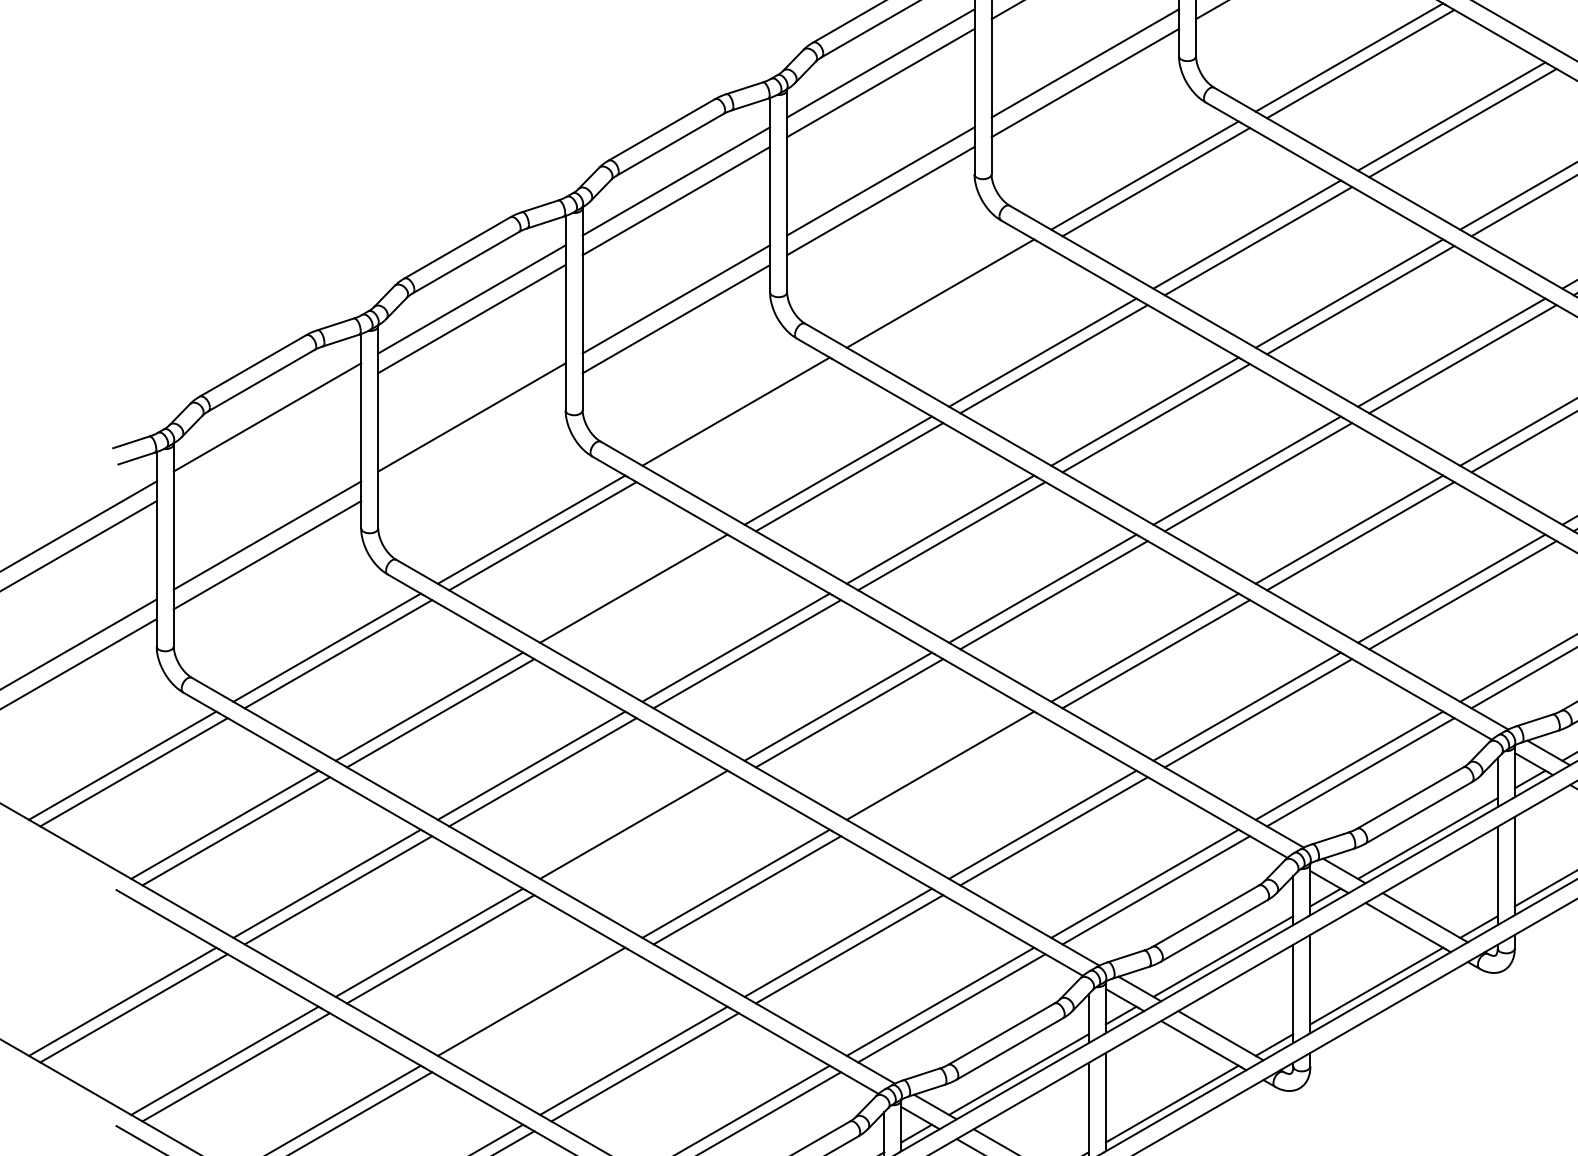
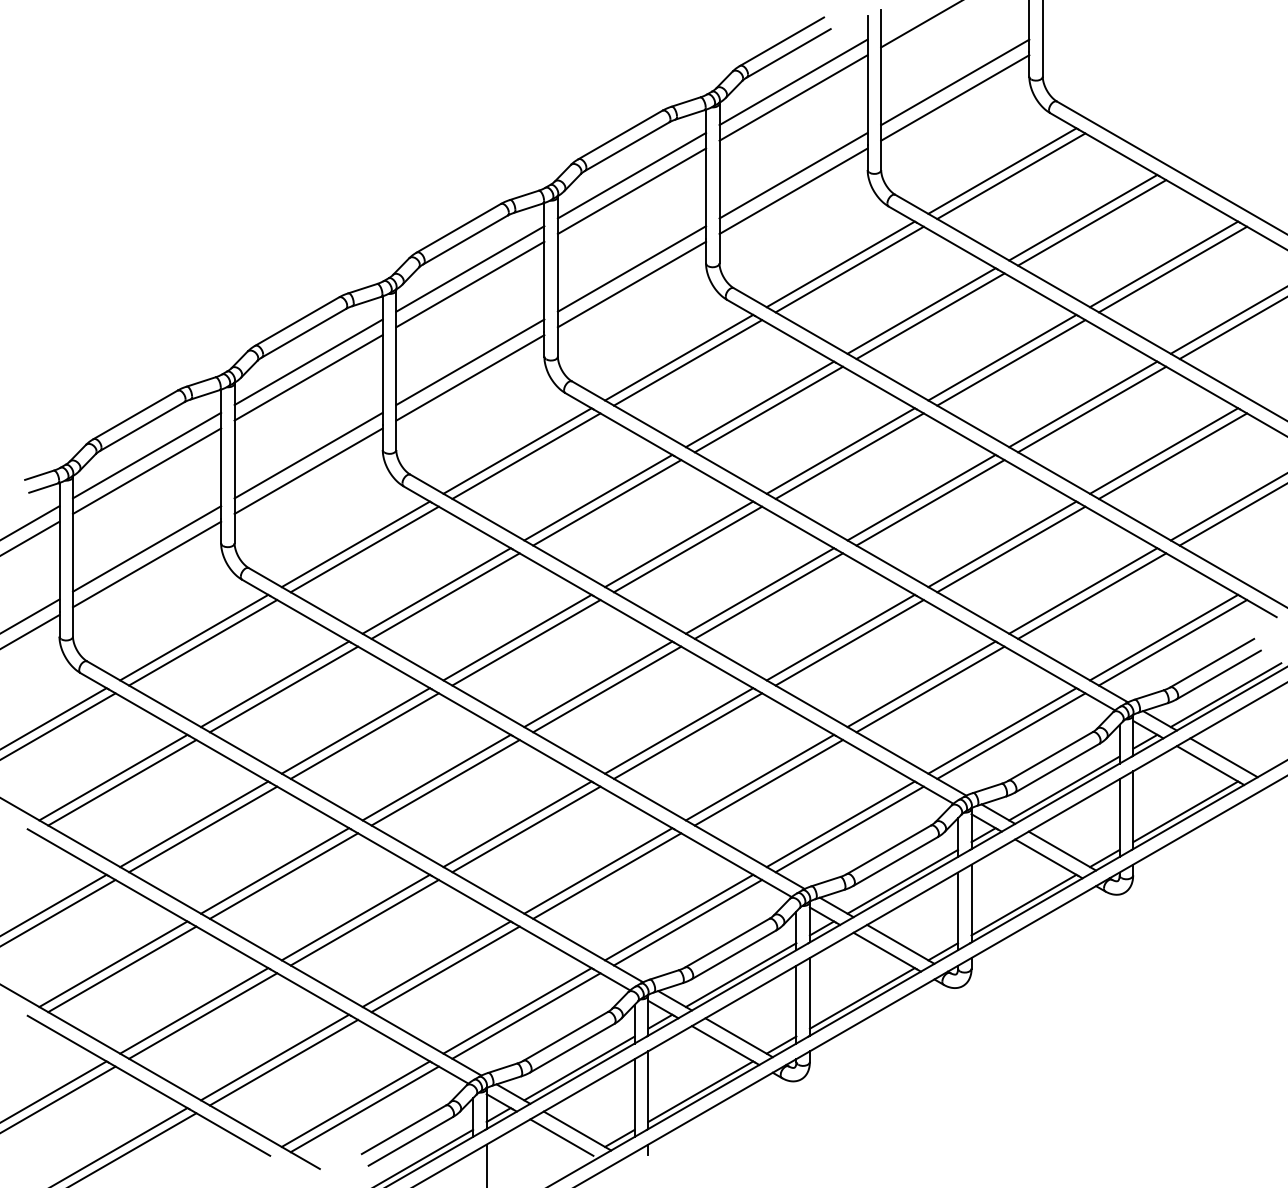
line: (951, 299) -> (687, 362), added
line: (747, 417) -> (526, 455), added
line: (268, 436) -> (147, 470), added
line: (471, 436) -> (308, 470), added
line: (644, 594) -> (445, 595), added
line: (951, 771) -> (687, 735), added
line: (644, 830) -> (445, 782), added
line: (542, 1008) -> (364, 922), added

